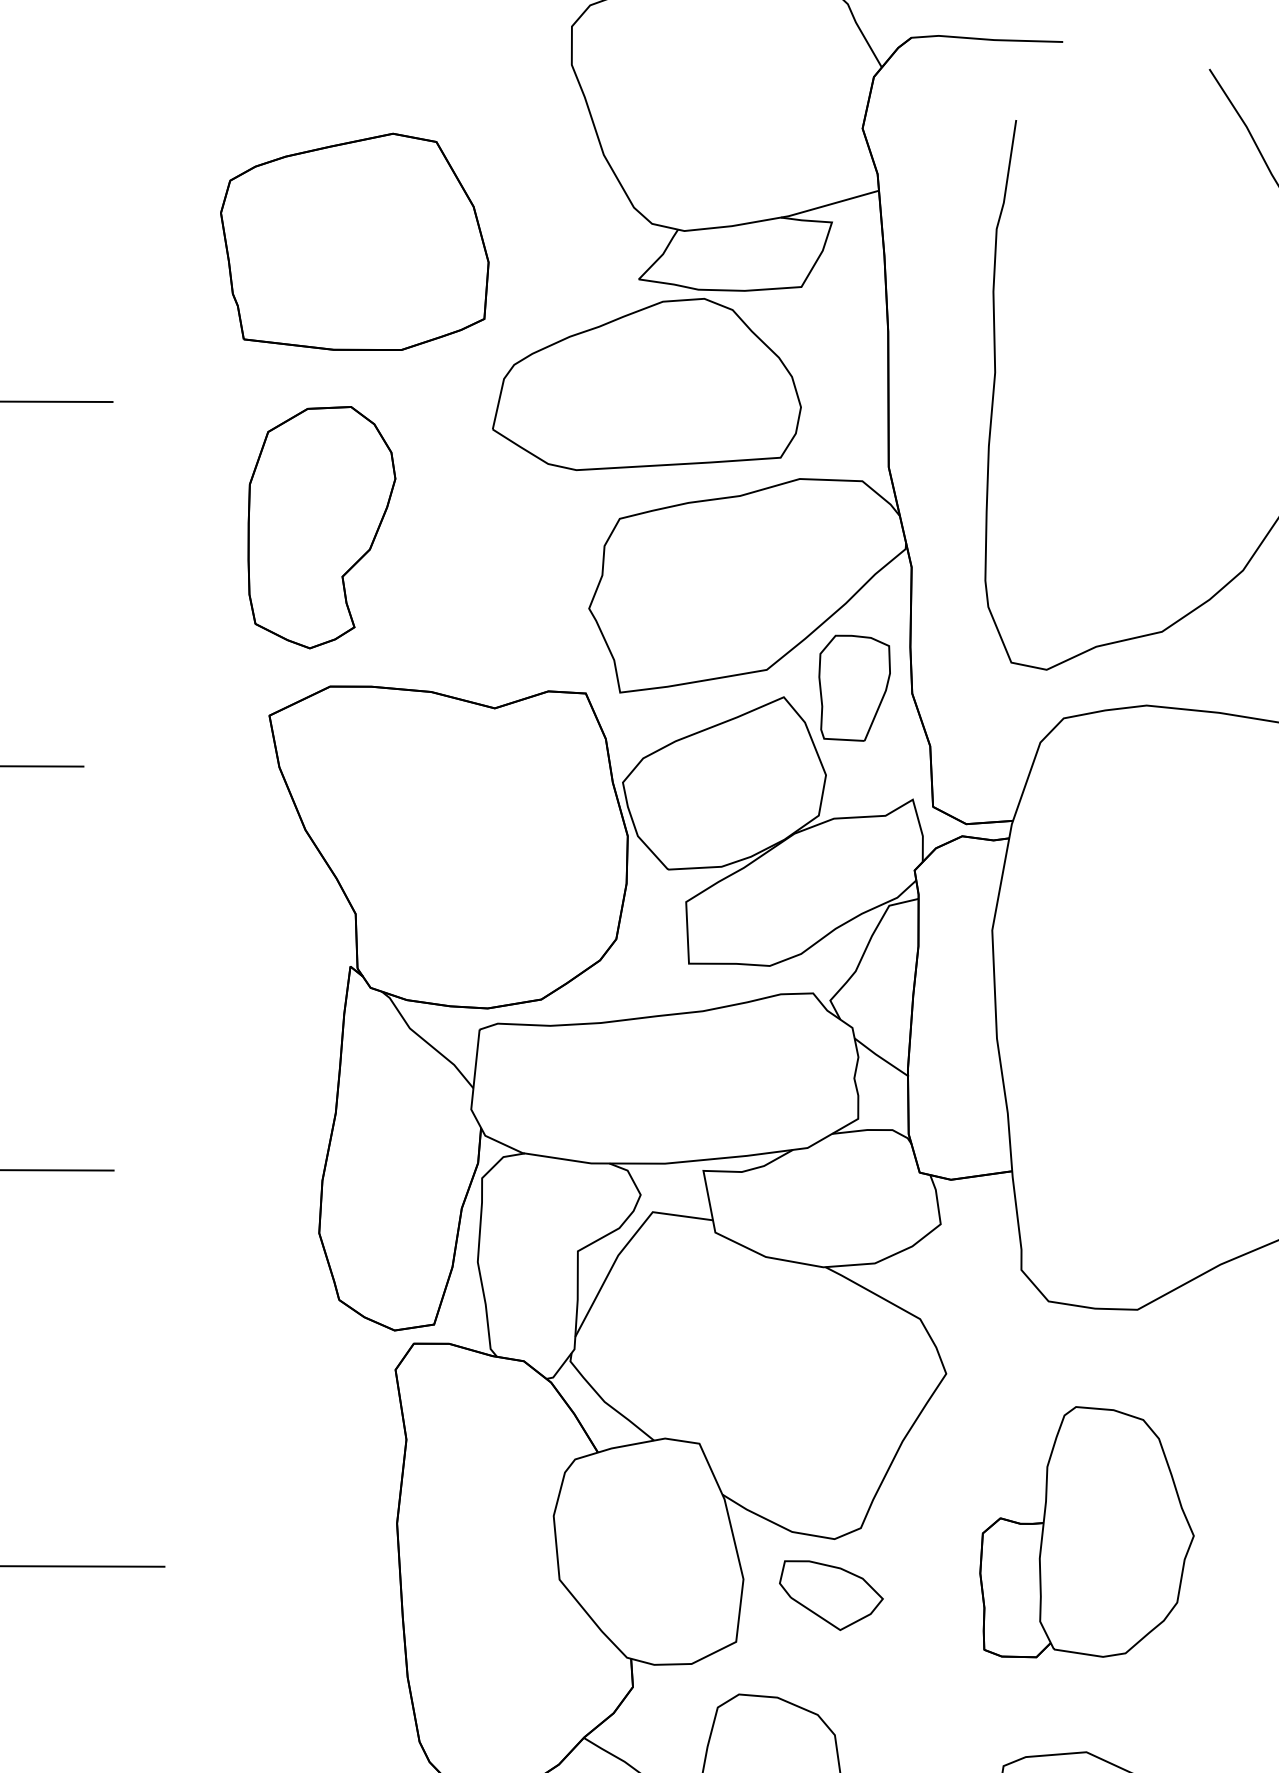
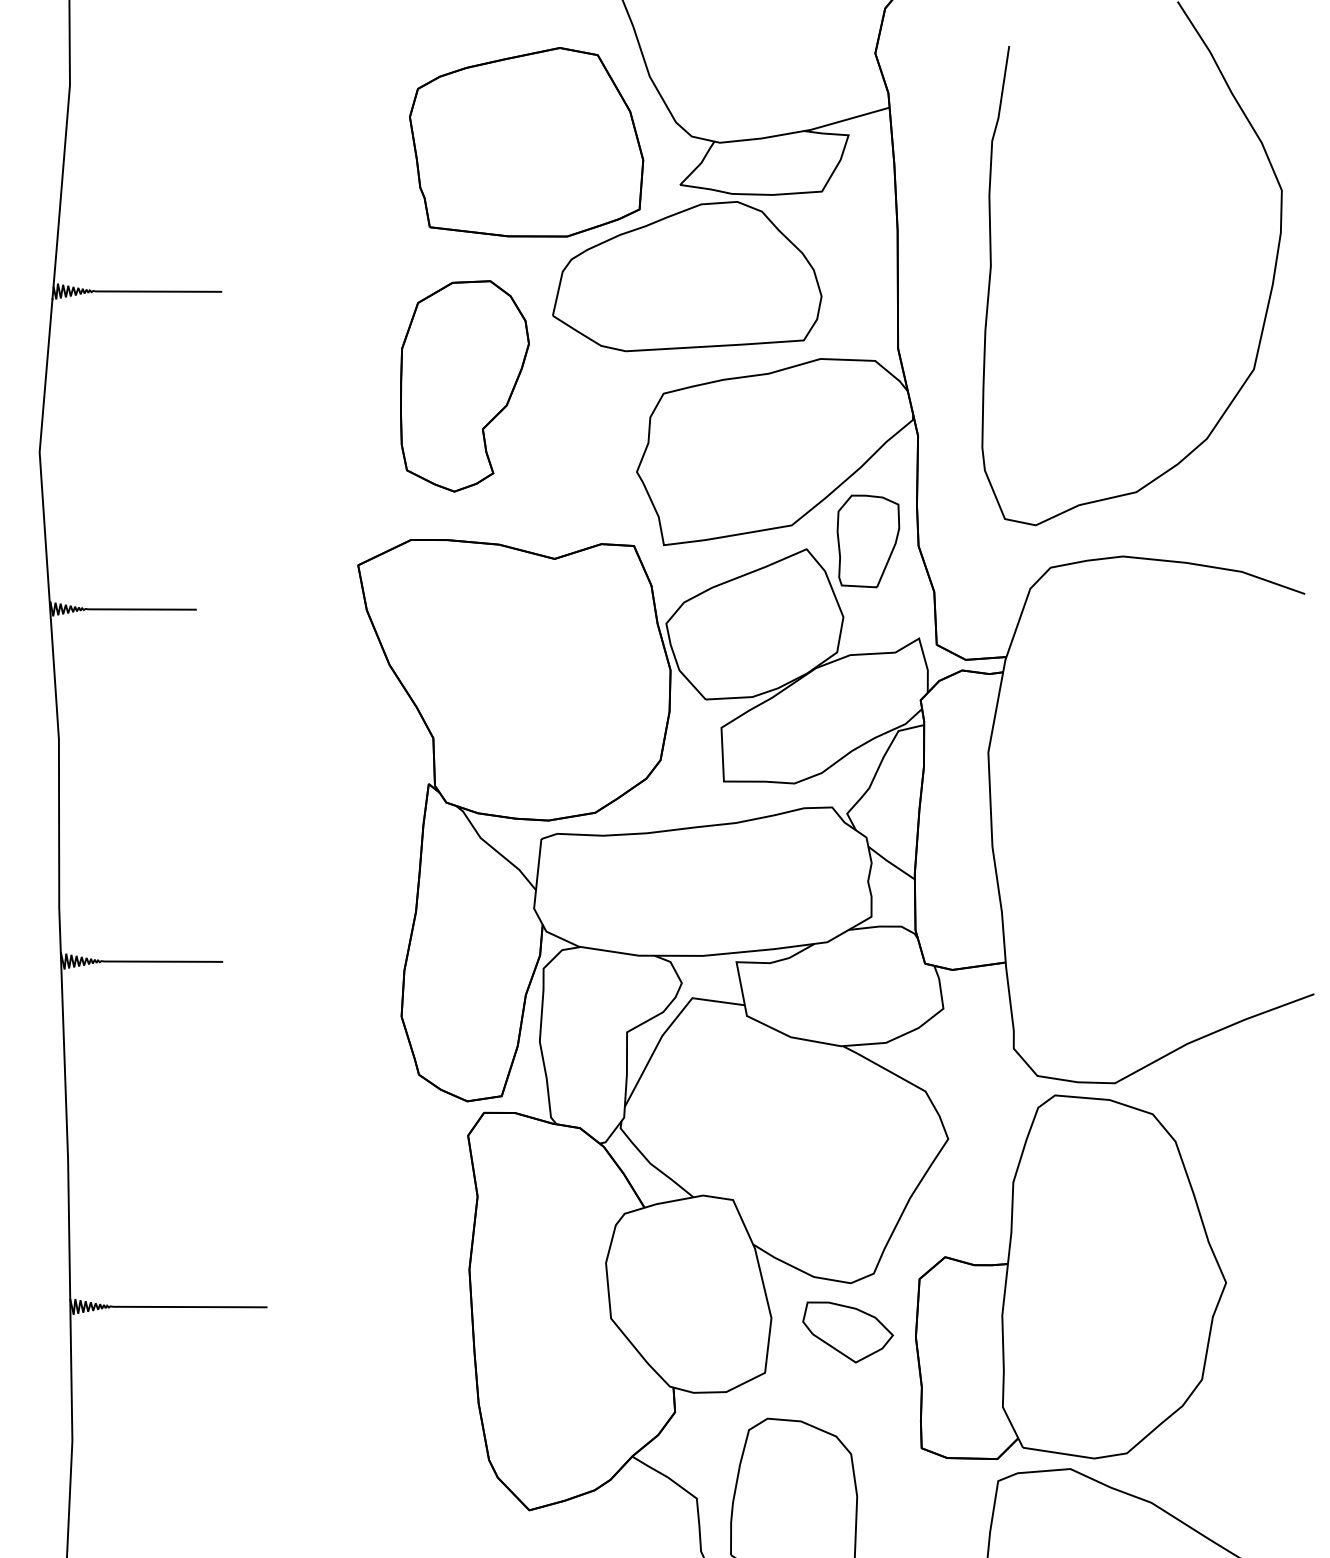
part: (354, 242) -> (526, 142), moved
part: (321, 527) -> (464, 386), moved
part: (1086, 1531) -> (1070, 1276), size x1.67

